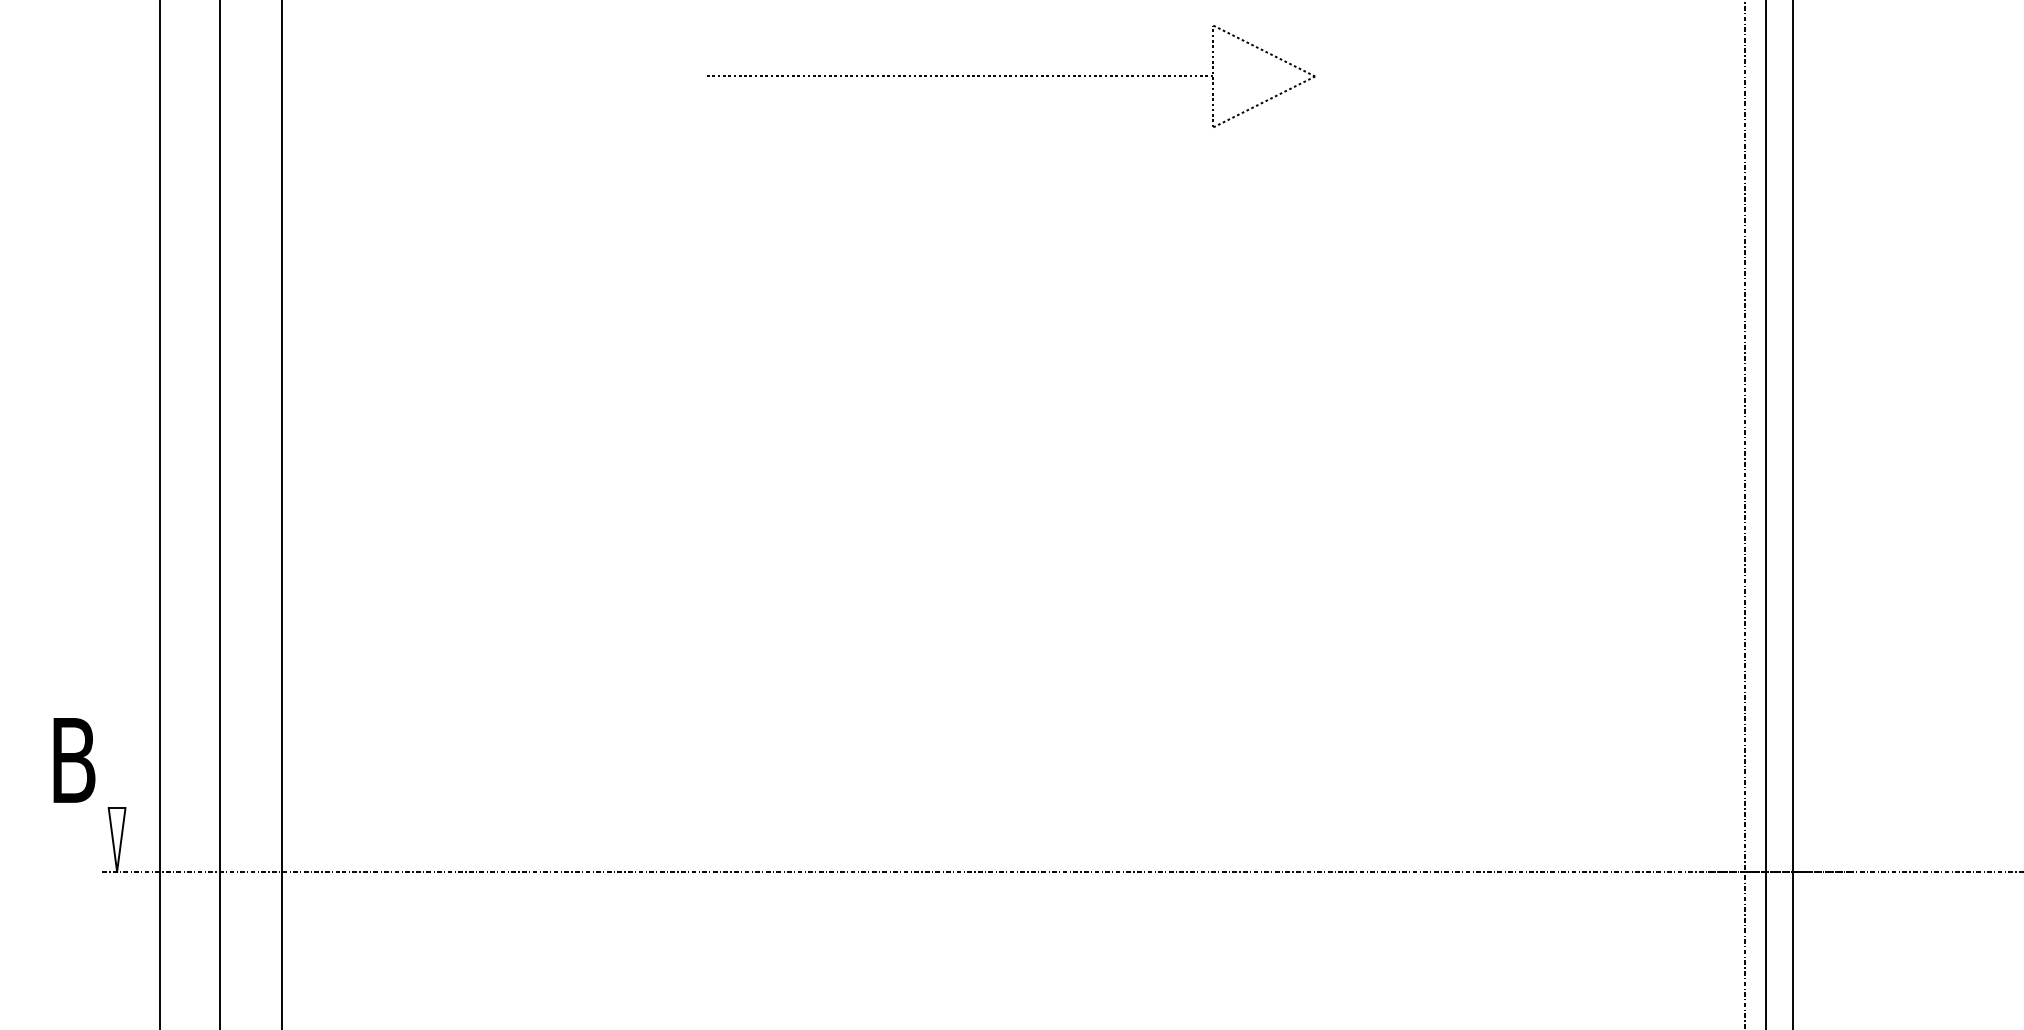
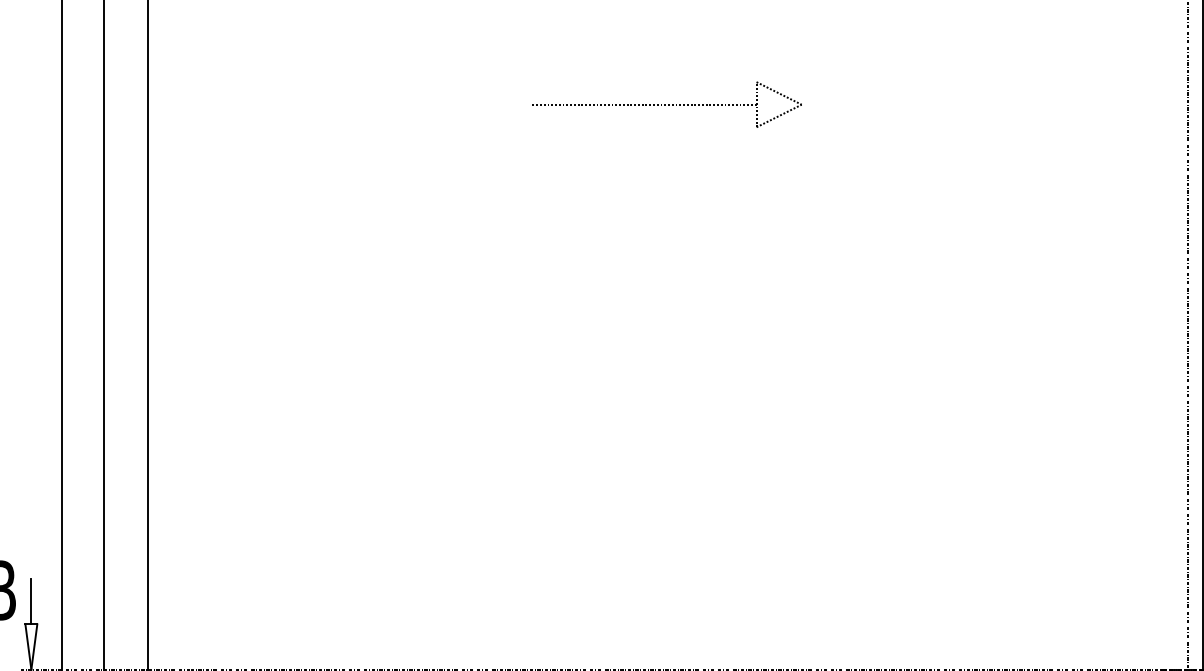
part: (1012, 76) -> (667, 104), size x0.62
line: (117, 776) -> (31, 601), added

